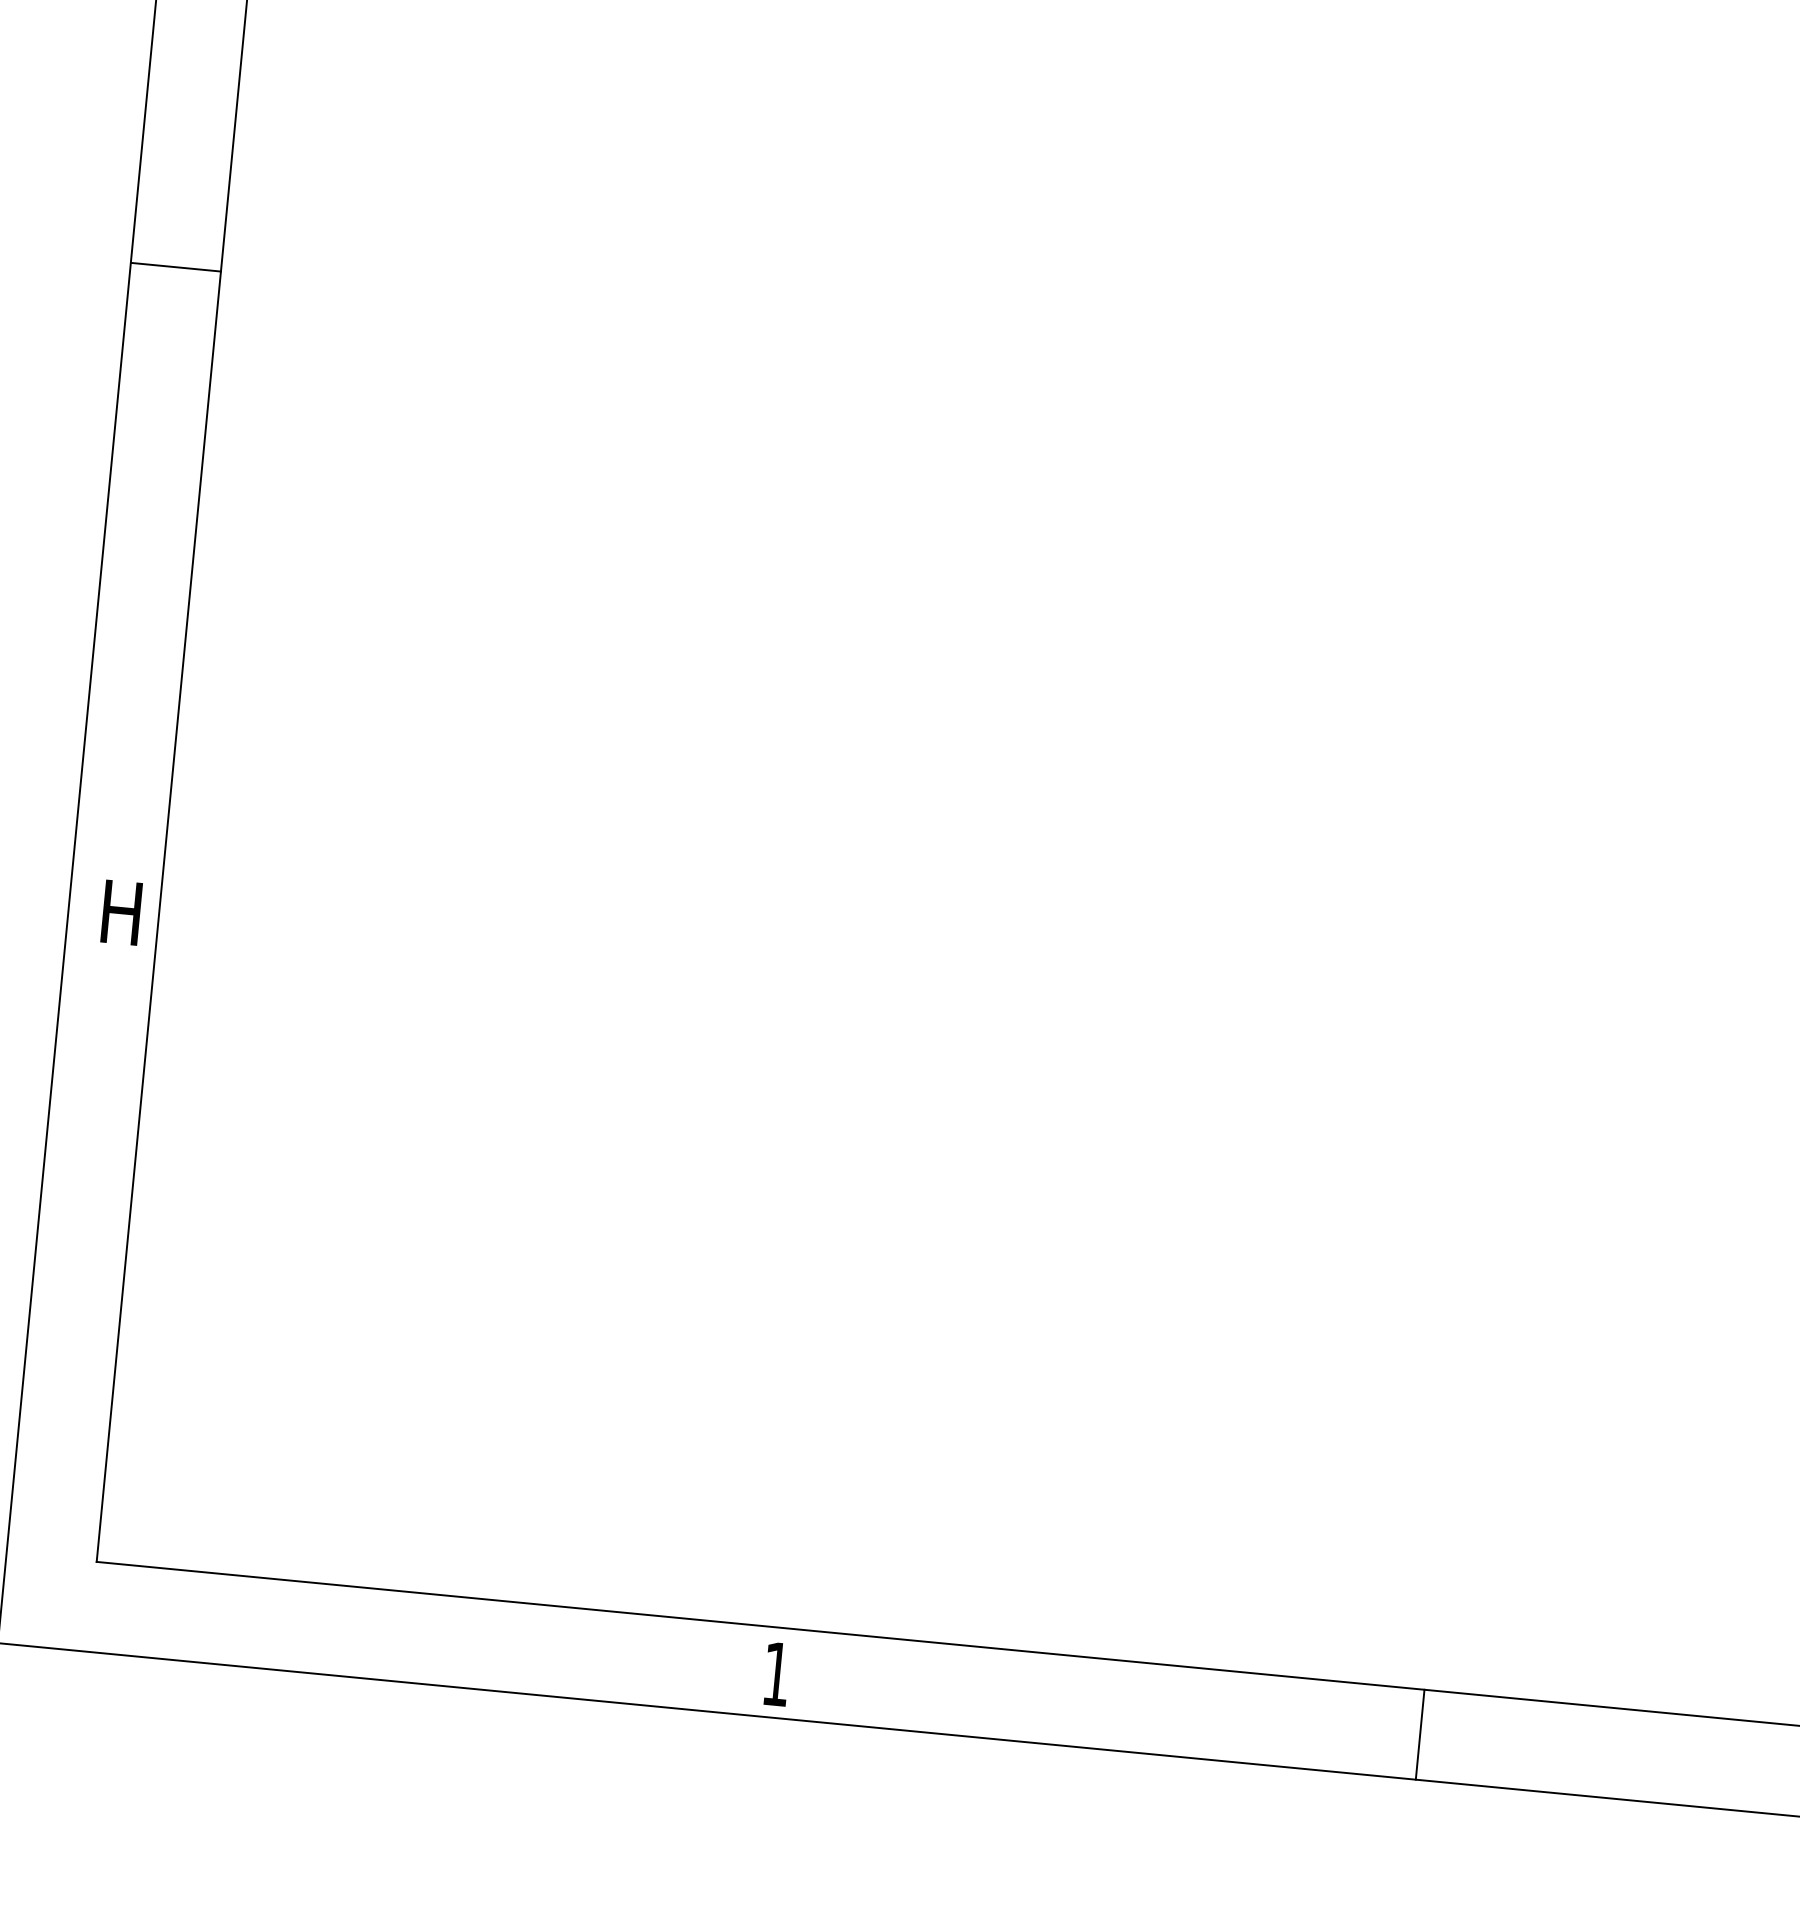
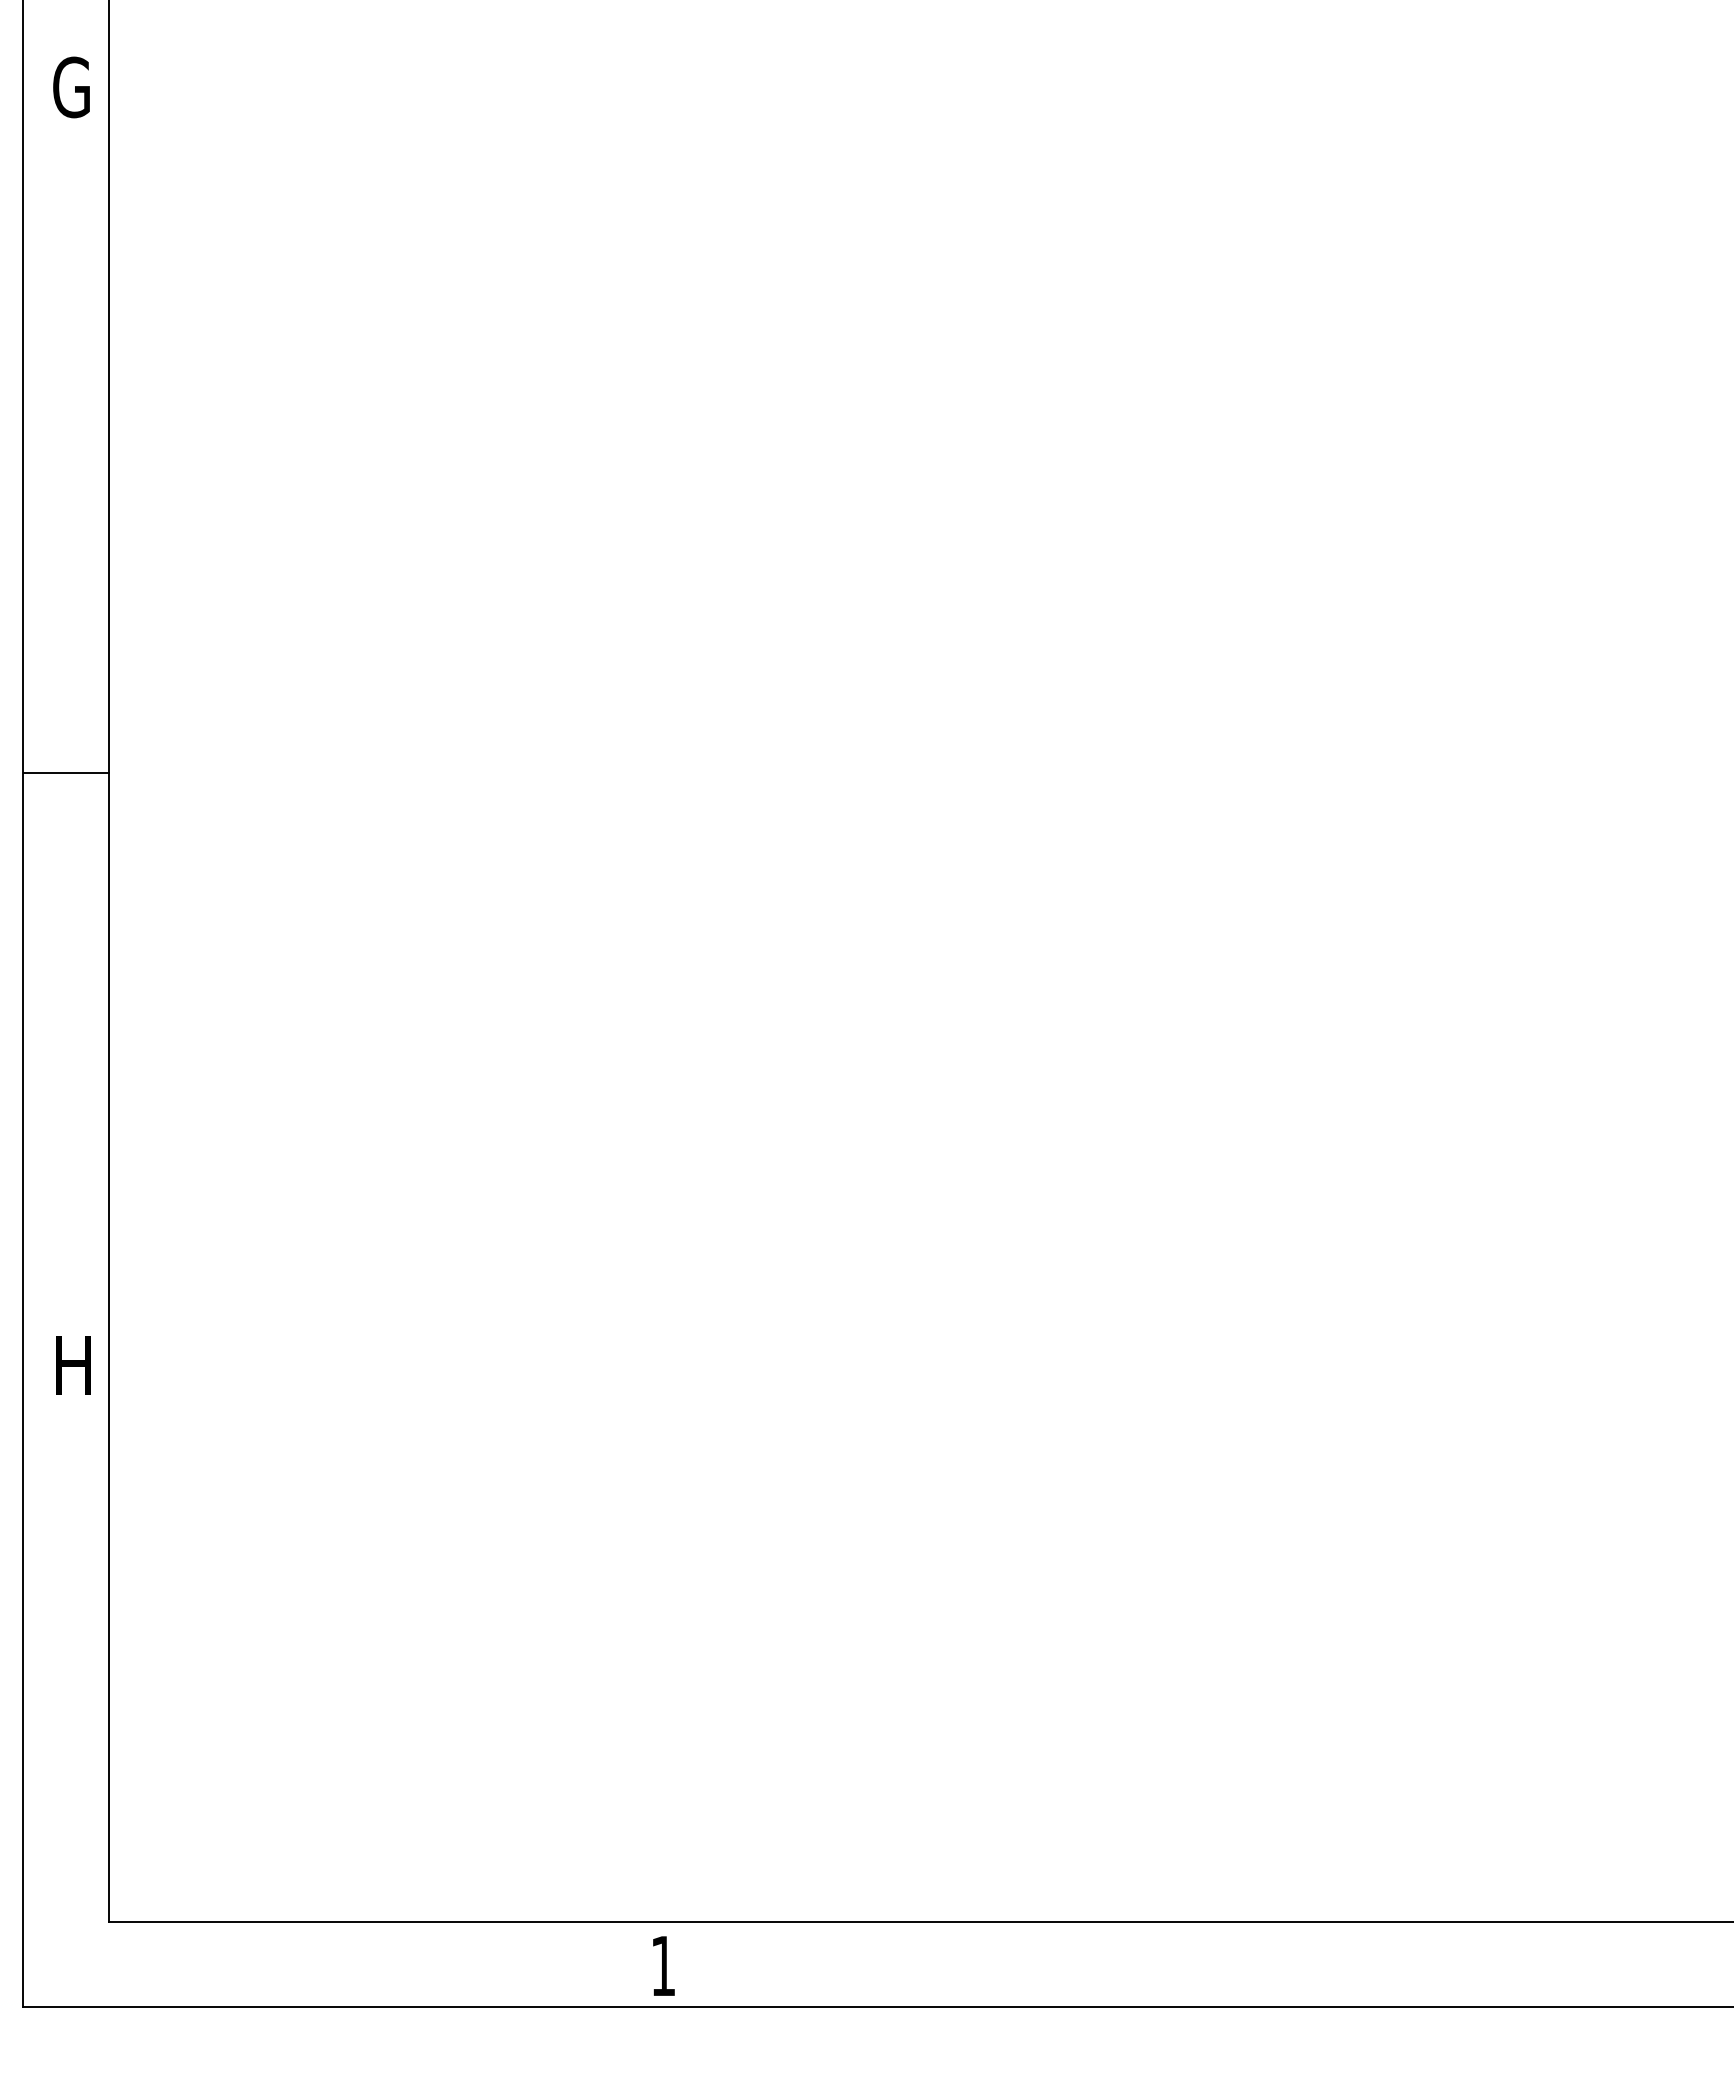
line: (175, 267) -> (65, 773), moved
text: (121, 912) -> (73, 1365), moved
text: (776, 1673) -> (663, 1965), moved
line: (1420, 1734) -> (1367, 1964), removed

